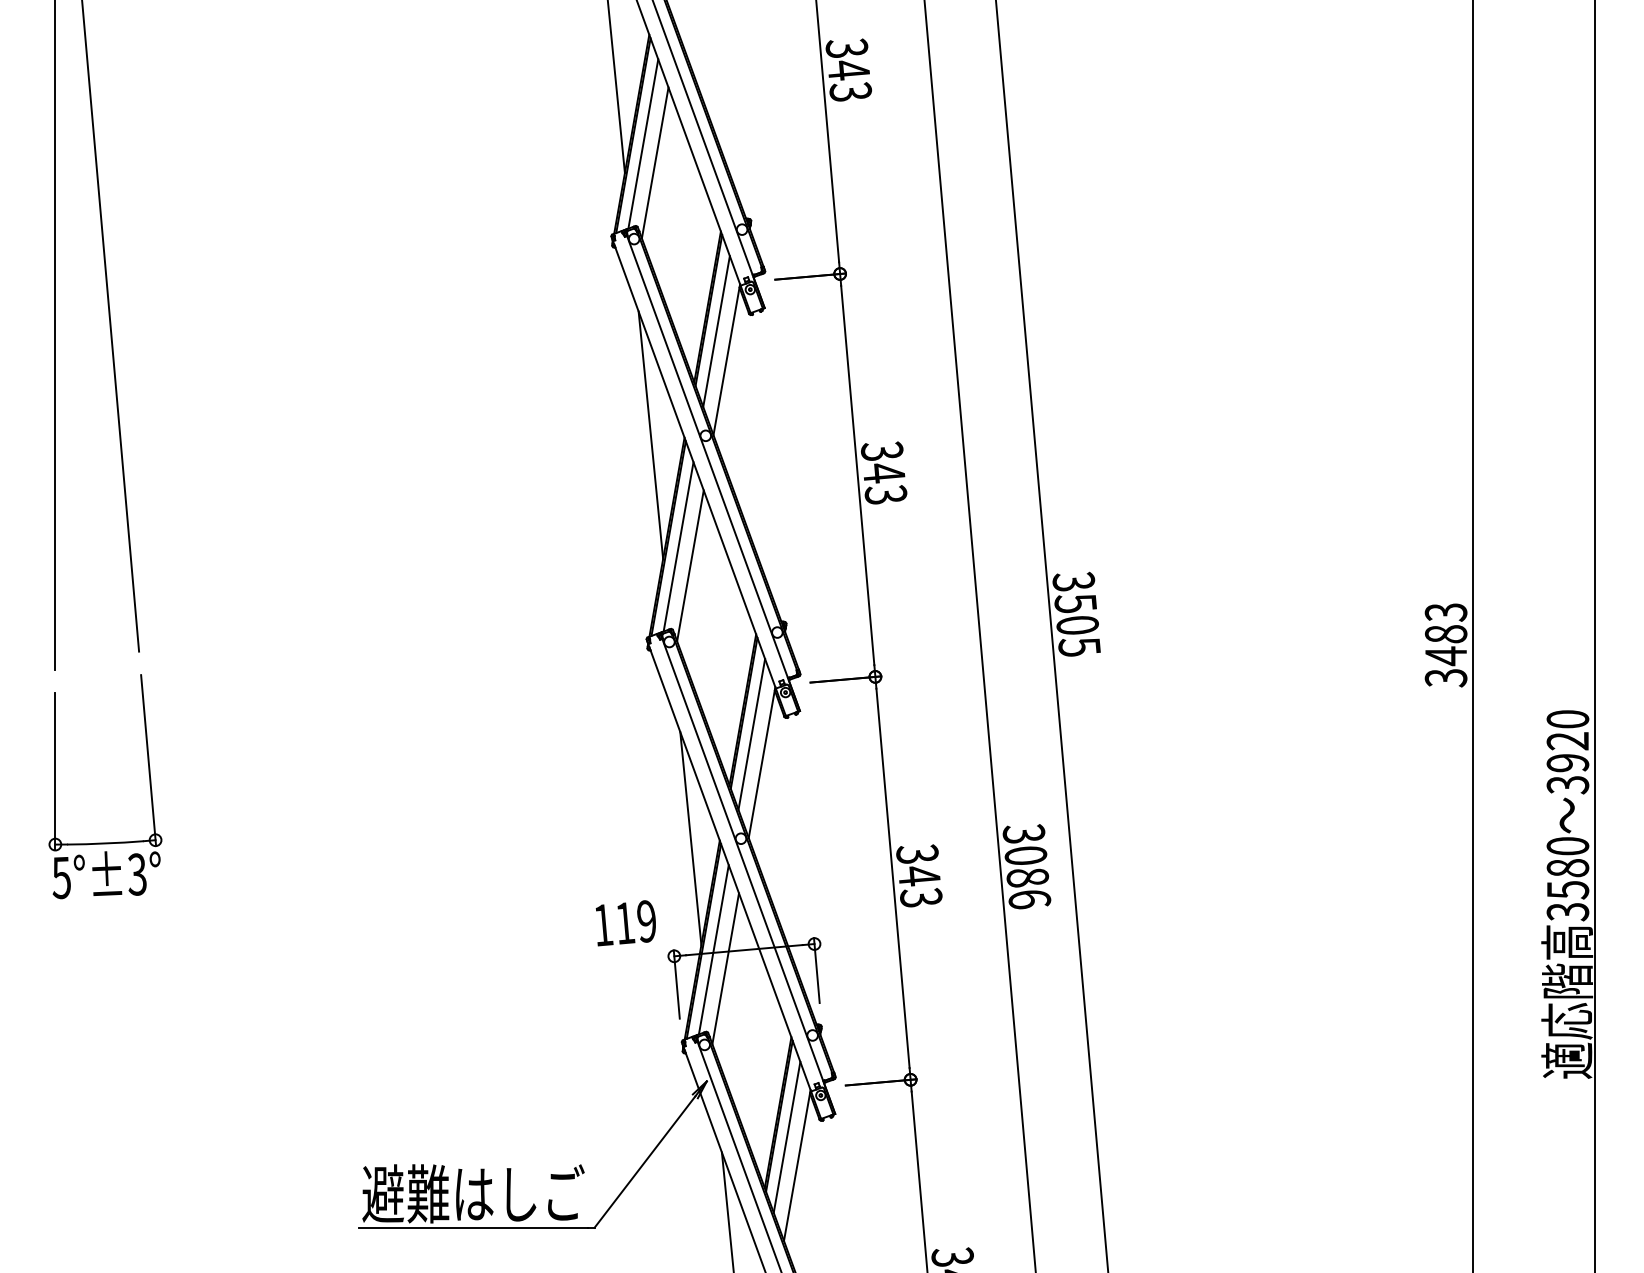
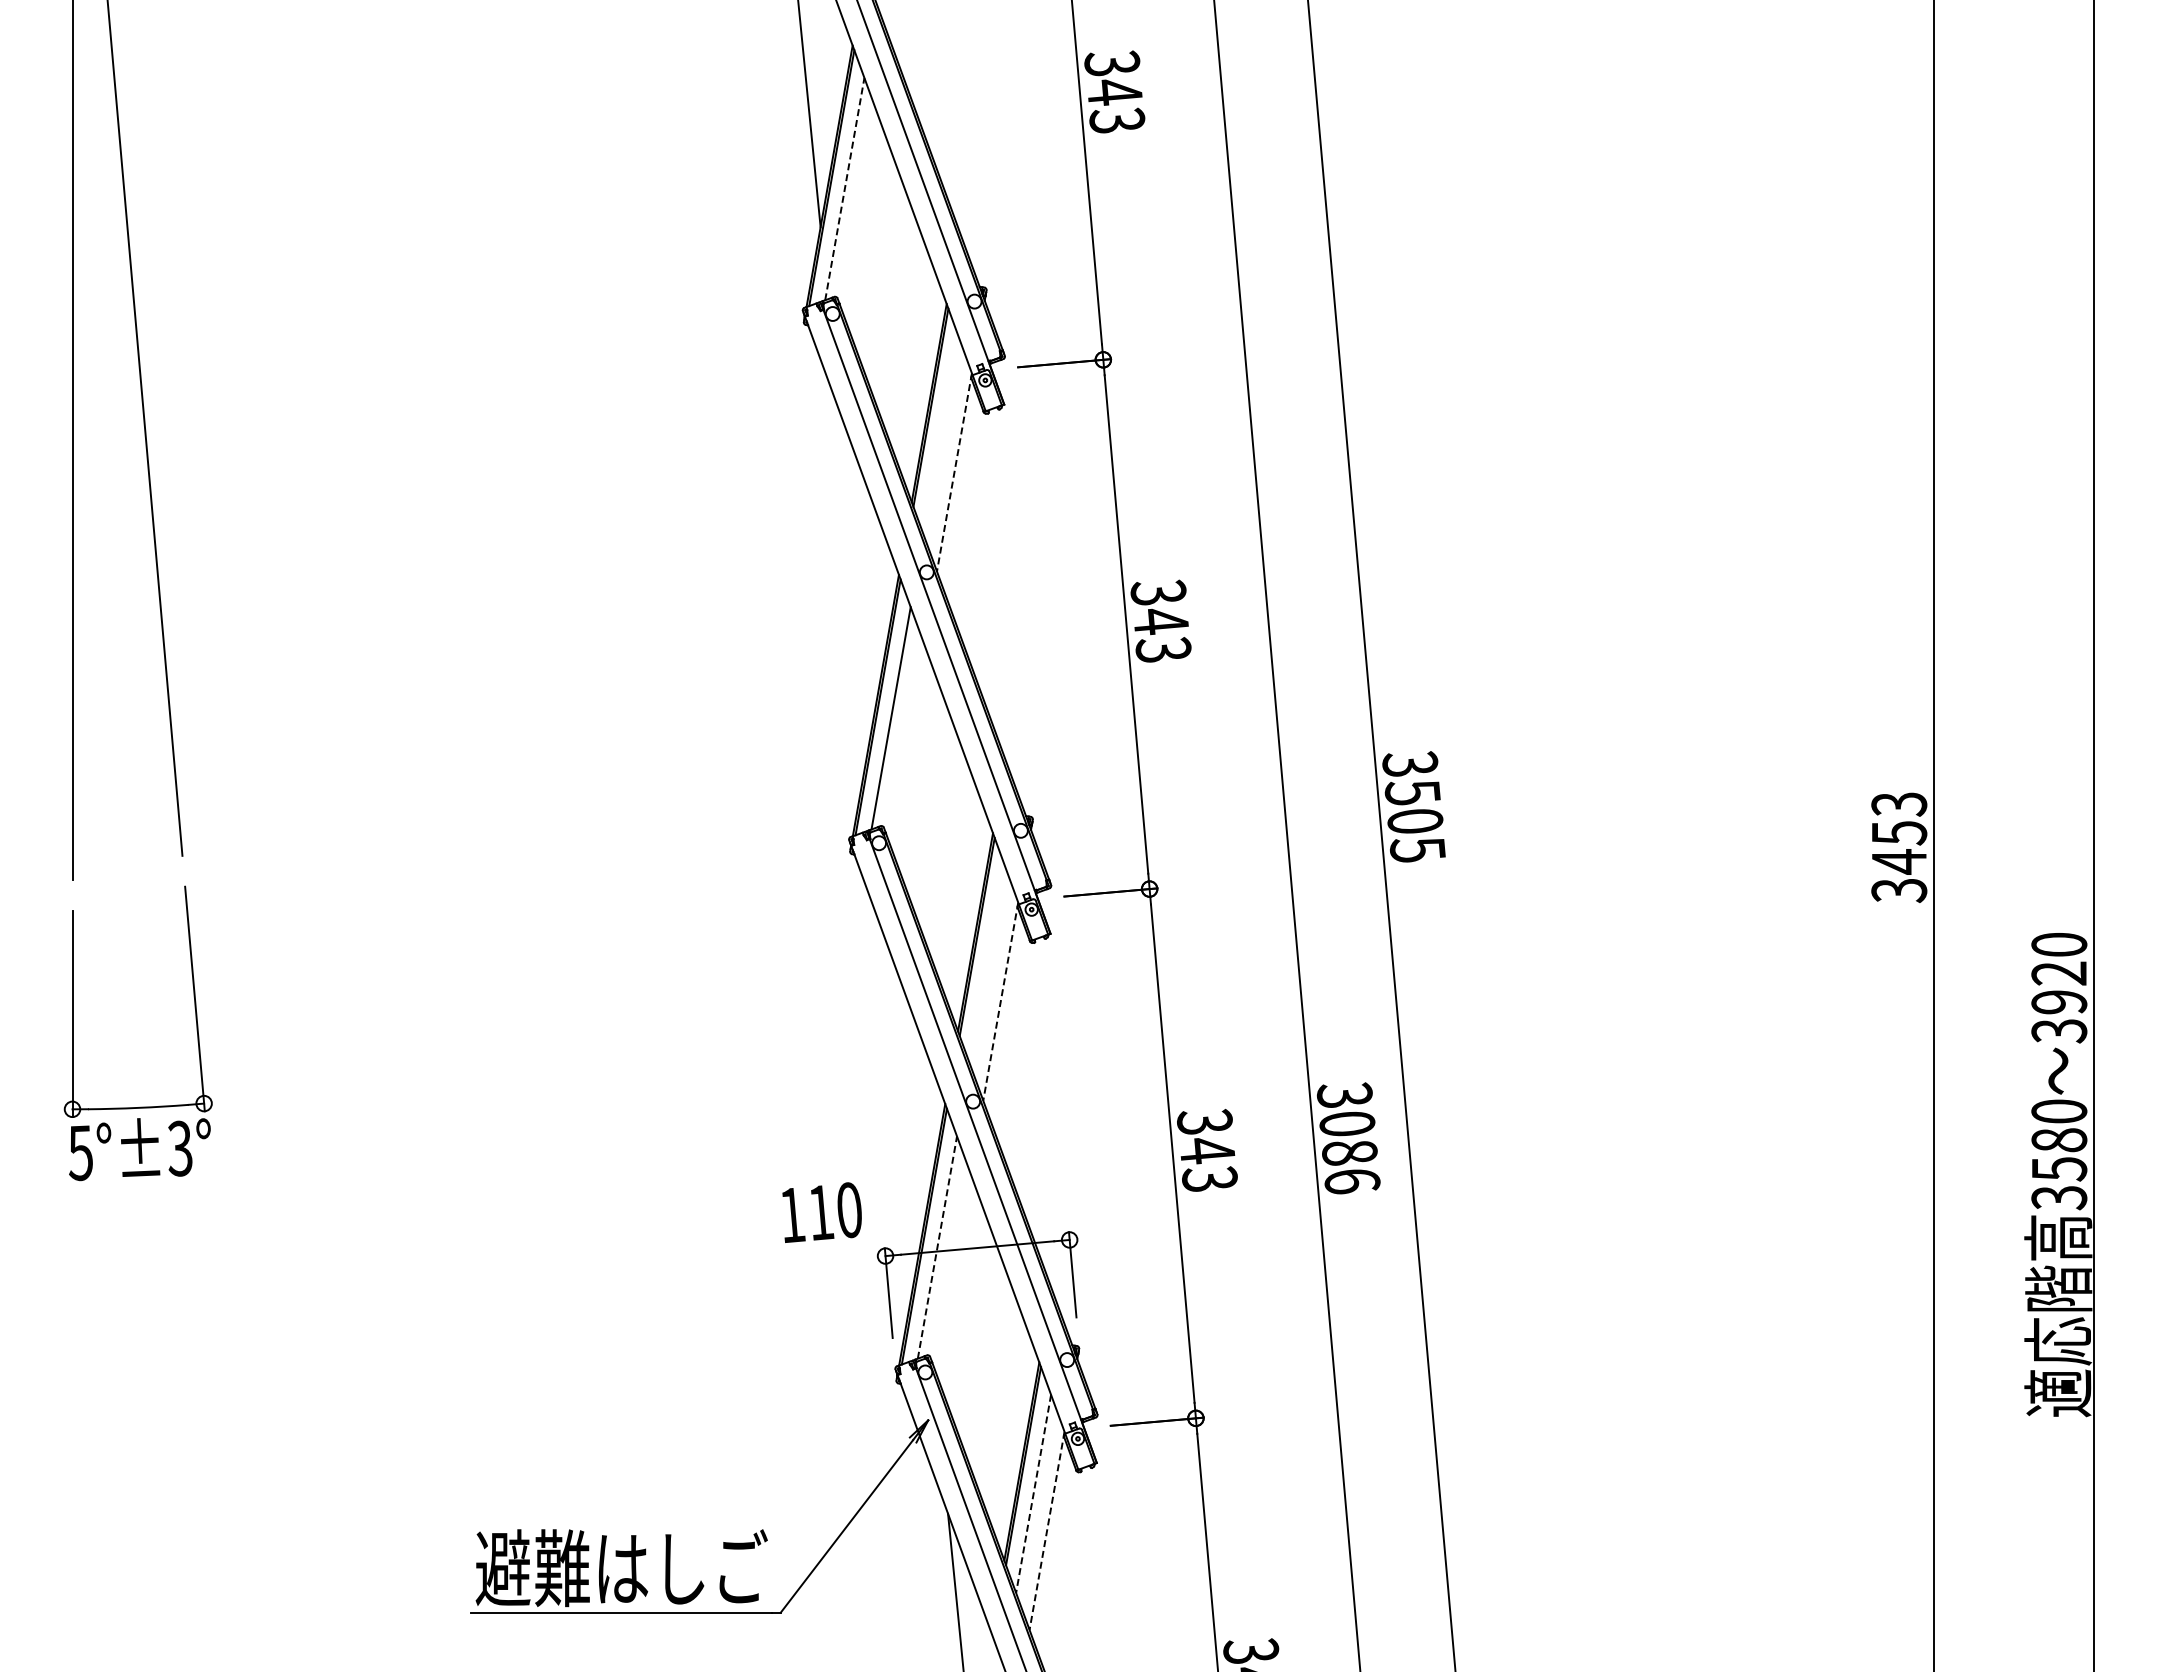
line: (643, 144) -> (844, 189), solid -> dashed
line: (654, 162) -> (859, 213), removed
line: (716, 331) -> (940, 435), removed
line: (726, 359) -> (954, 472), solid -> dashed
line: (650, 435) -> (854, 571), removed
line: (690, 566) -> (906, 743), removed
text: (1446, 634) -> (1899, 833), 3483 -> 3453
line: (751, 734) -> (986, 964), removed
line: (761, 762) -> (1000, 1001), solid -> dashed
line: (691, 838) -> (907, 1101), removed
text: (646, 921) -> (848, 1210), 119 -> 110
line: (713, 949) -> (937, 1247), solid -> dashed
line: (725, 968) -> (952, 1272), removed
line: (786, 1137) -> (1033, 1493), solid -> dashed
line: (797, 1165) -> (1047, 1530), solid -> dashed

